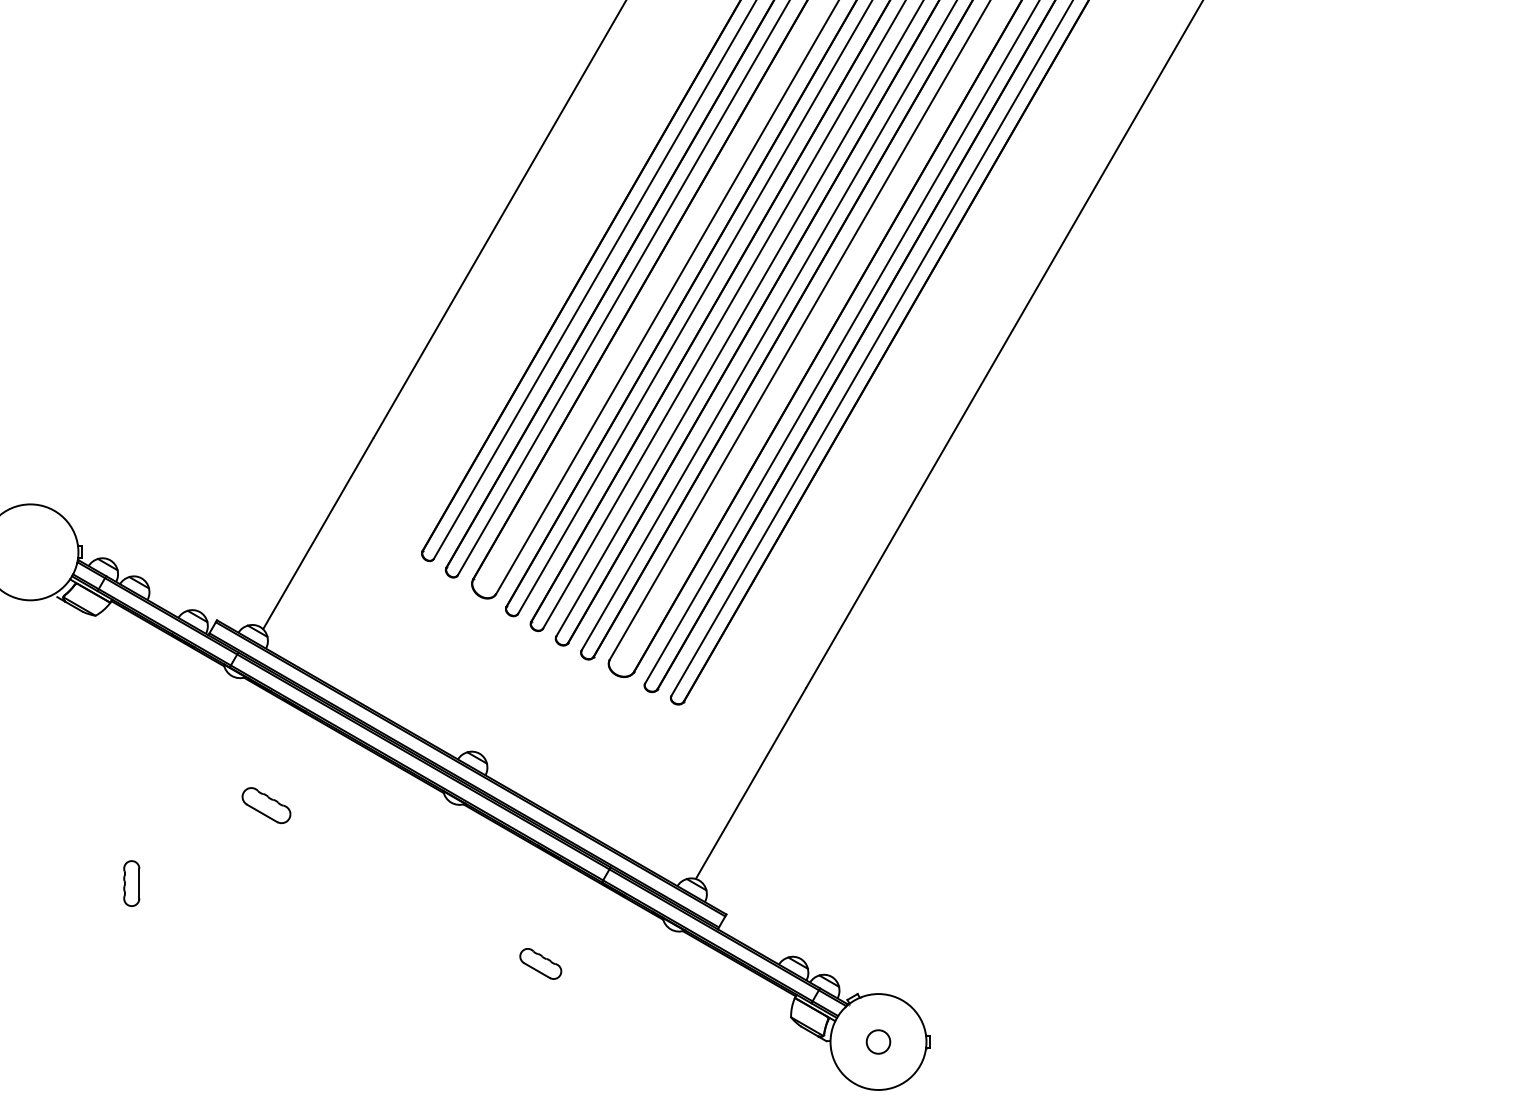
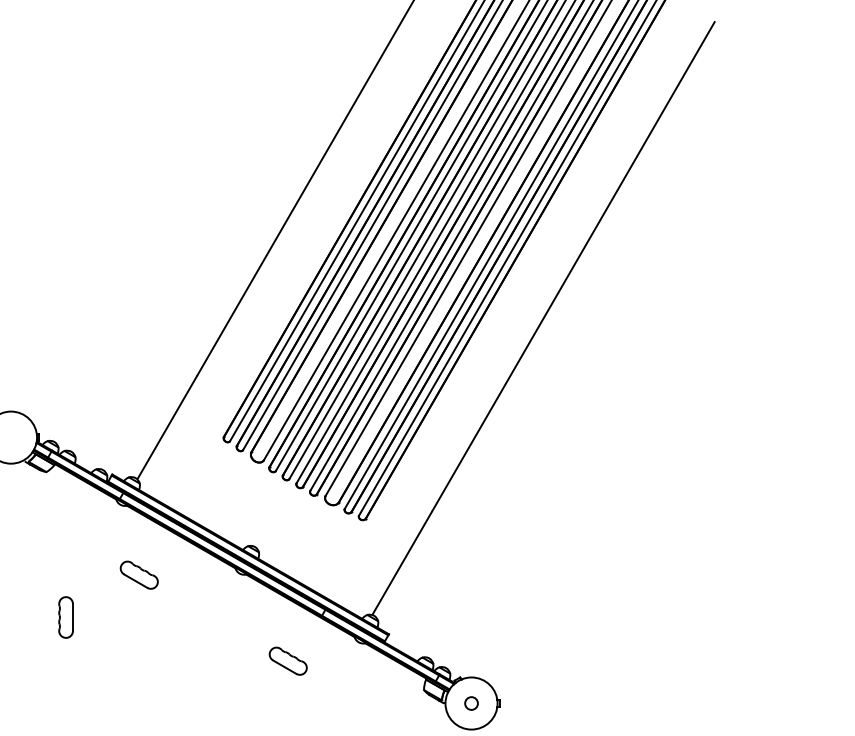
part: (265, 804) -> (138, 574), size x1.43
part: (130, 883) -> (65, 617), size x1.67
part: (539, 962) -> (287, 660), size x1.67

